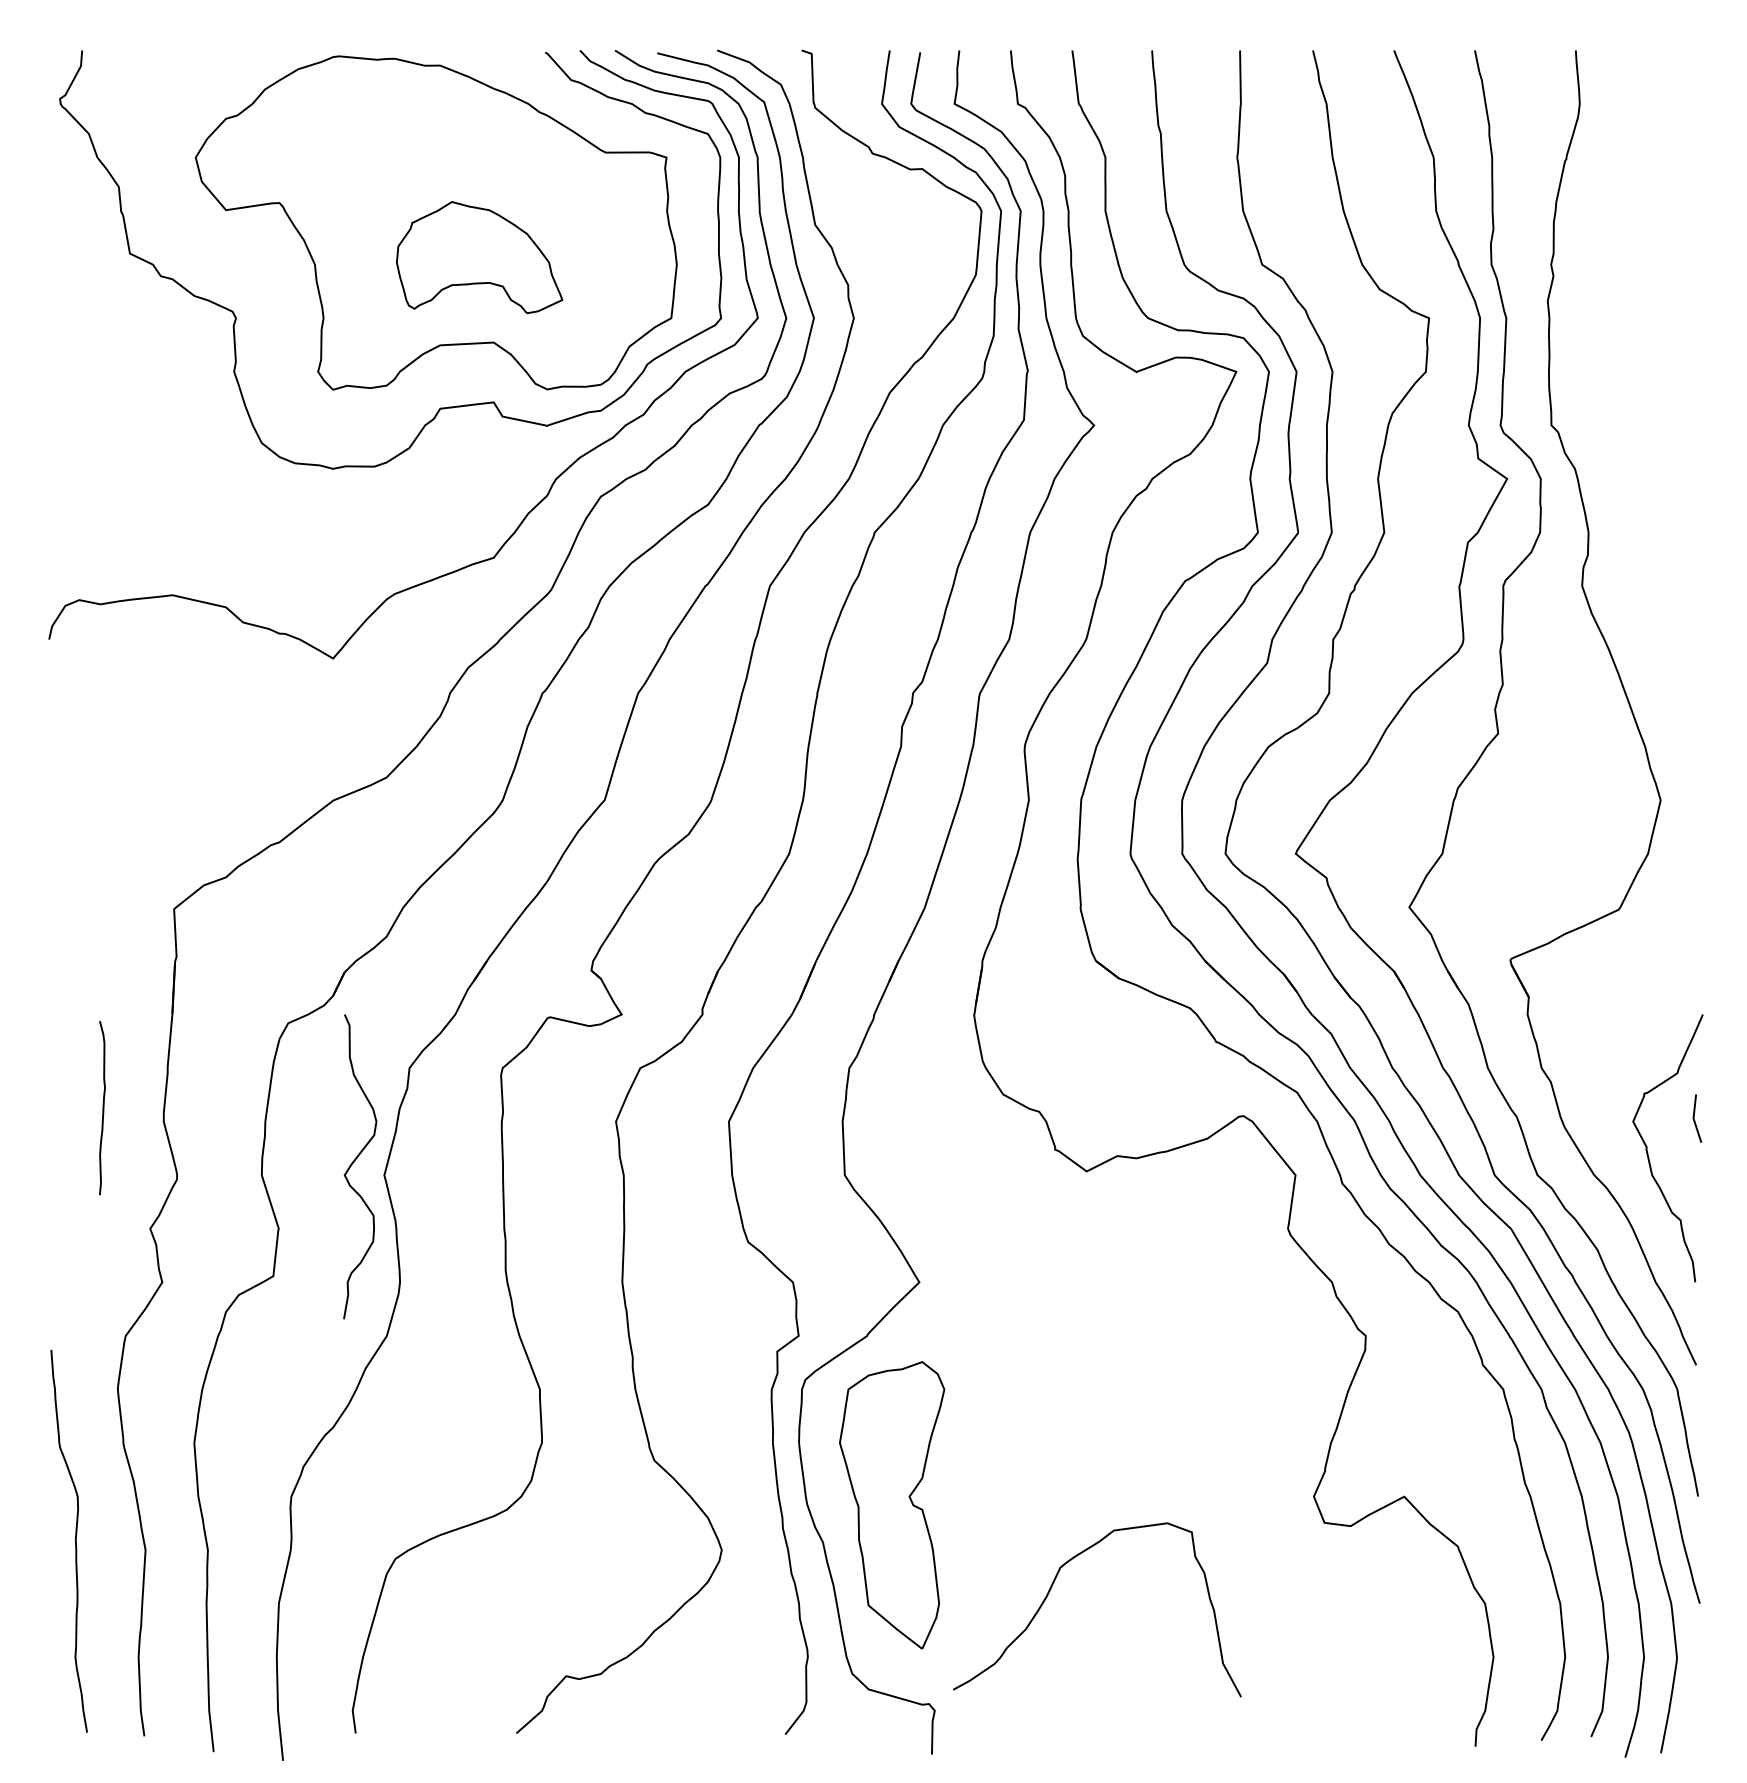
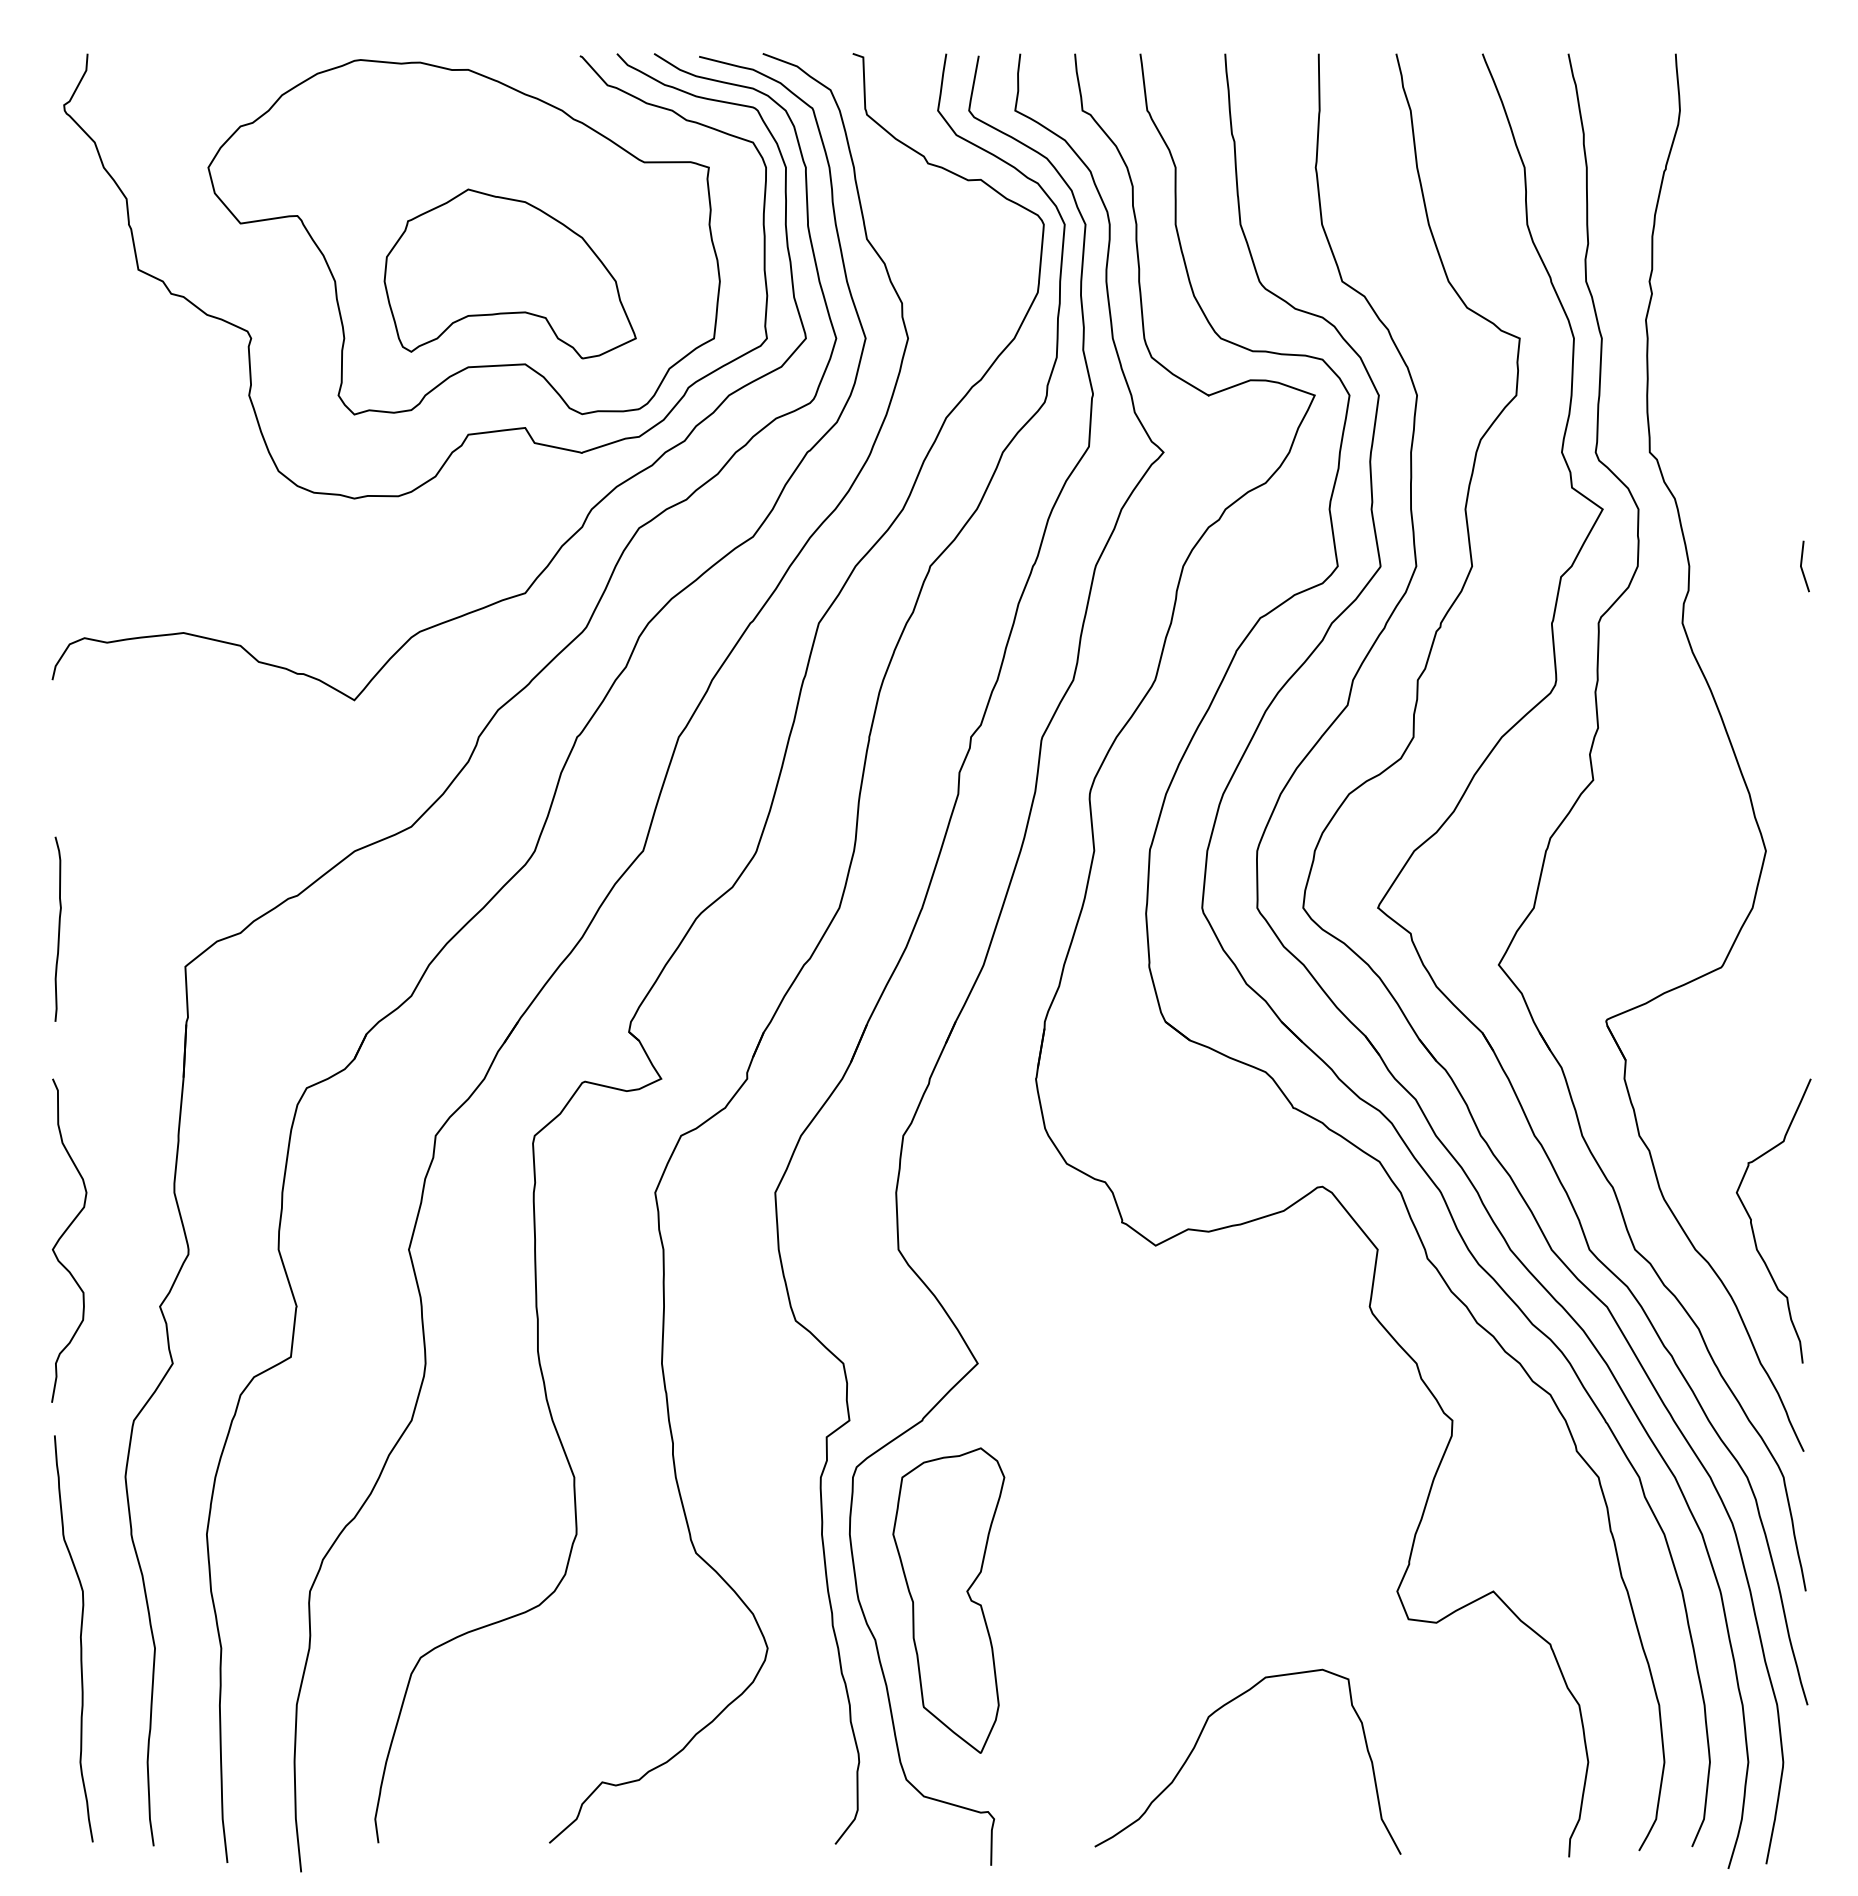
part: (478, 257) -> (509, 273), size x1.43
curve: (102, 1107) -> (58, 928), moved
line: (1695, 1119) -> (1802, 567), moved
curve: (355, 1160) -> (64, 1234), moved
curve: (1050, 1590) -> (1198, 1741), moved

